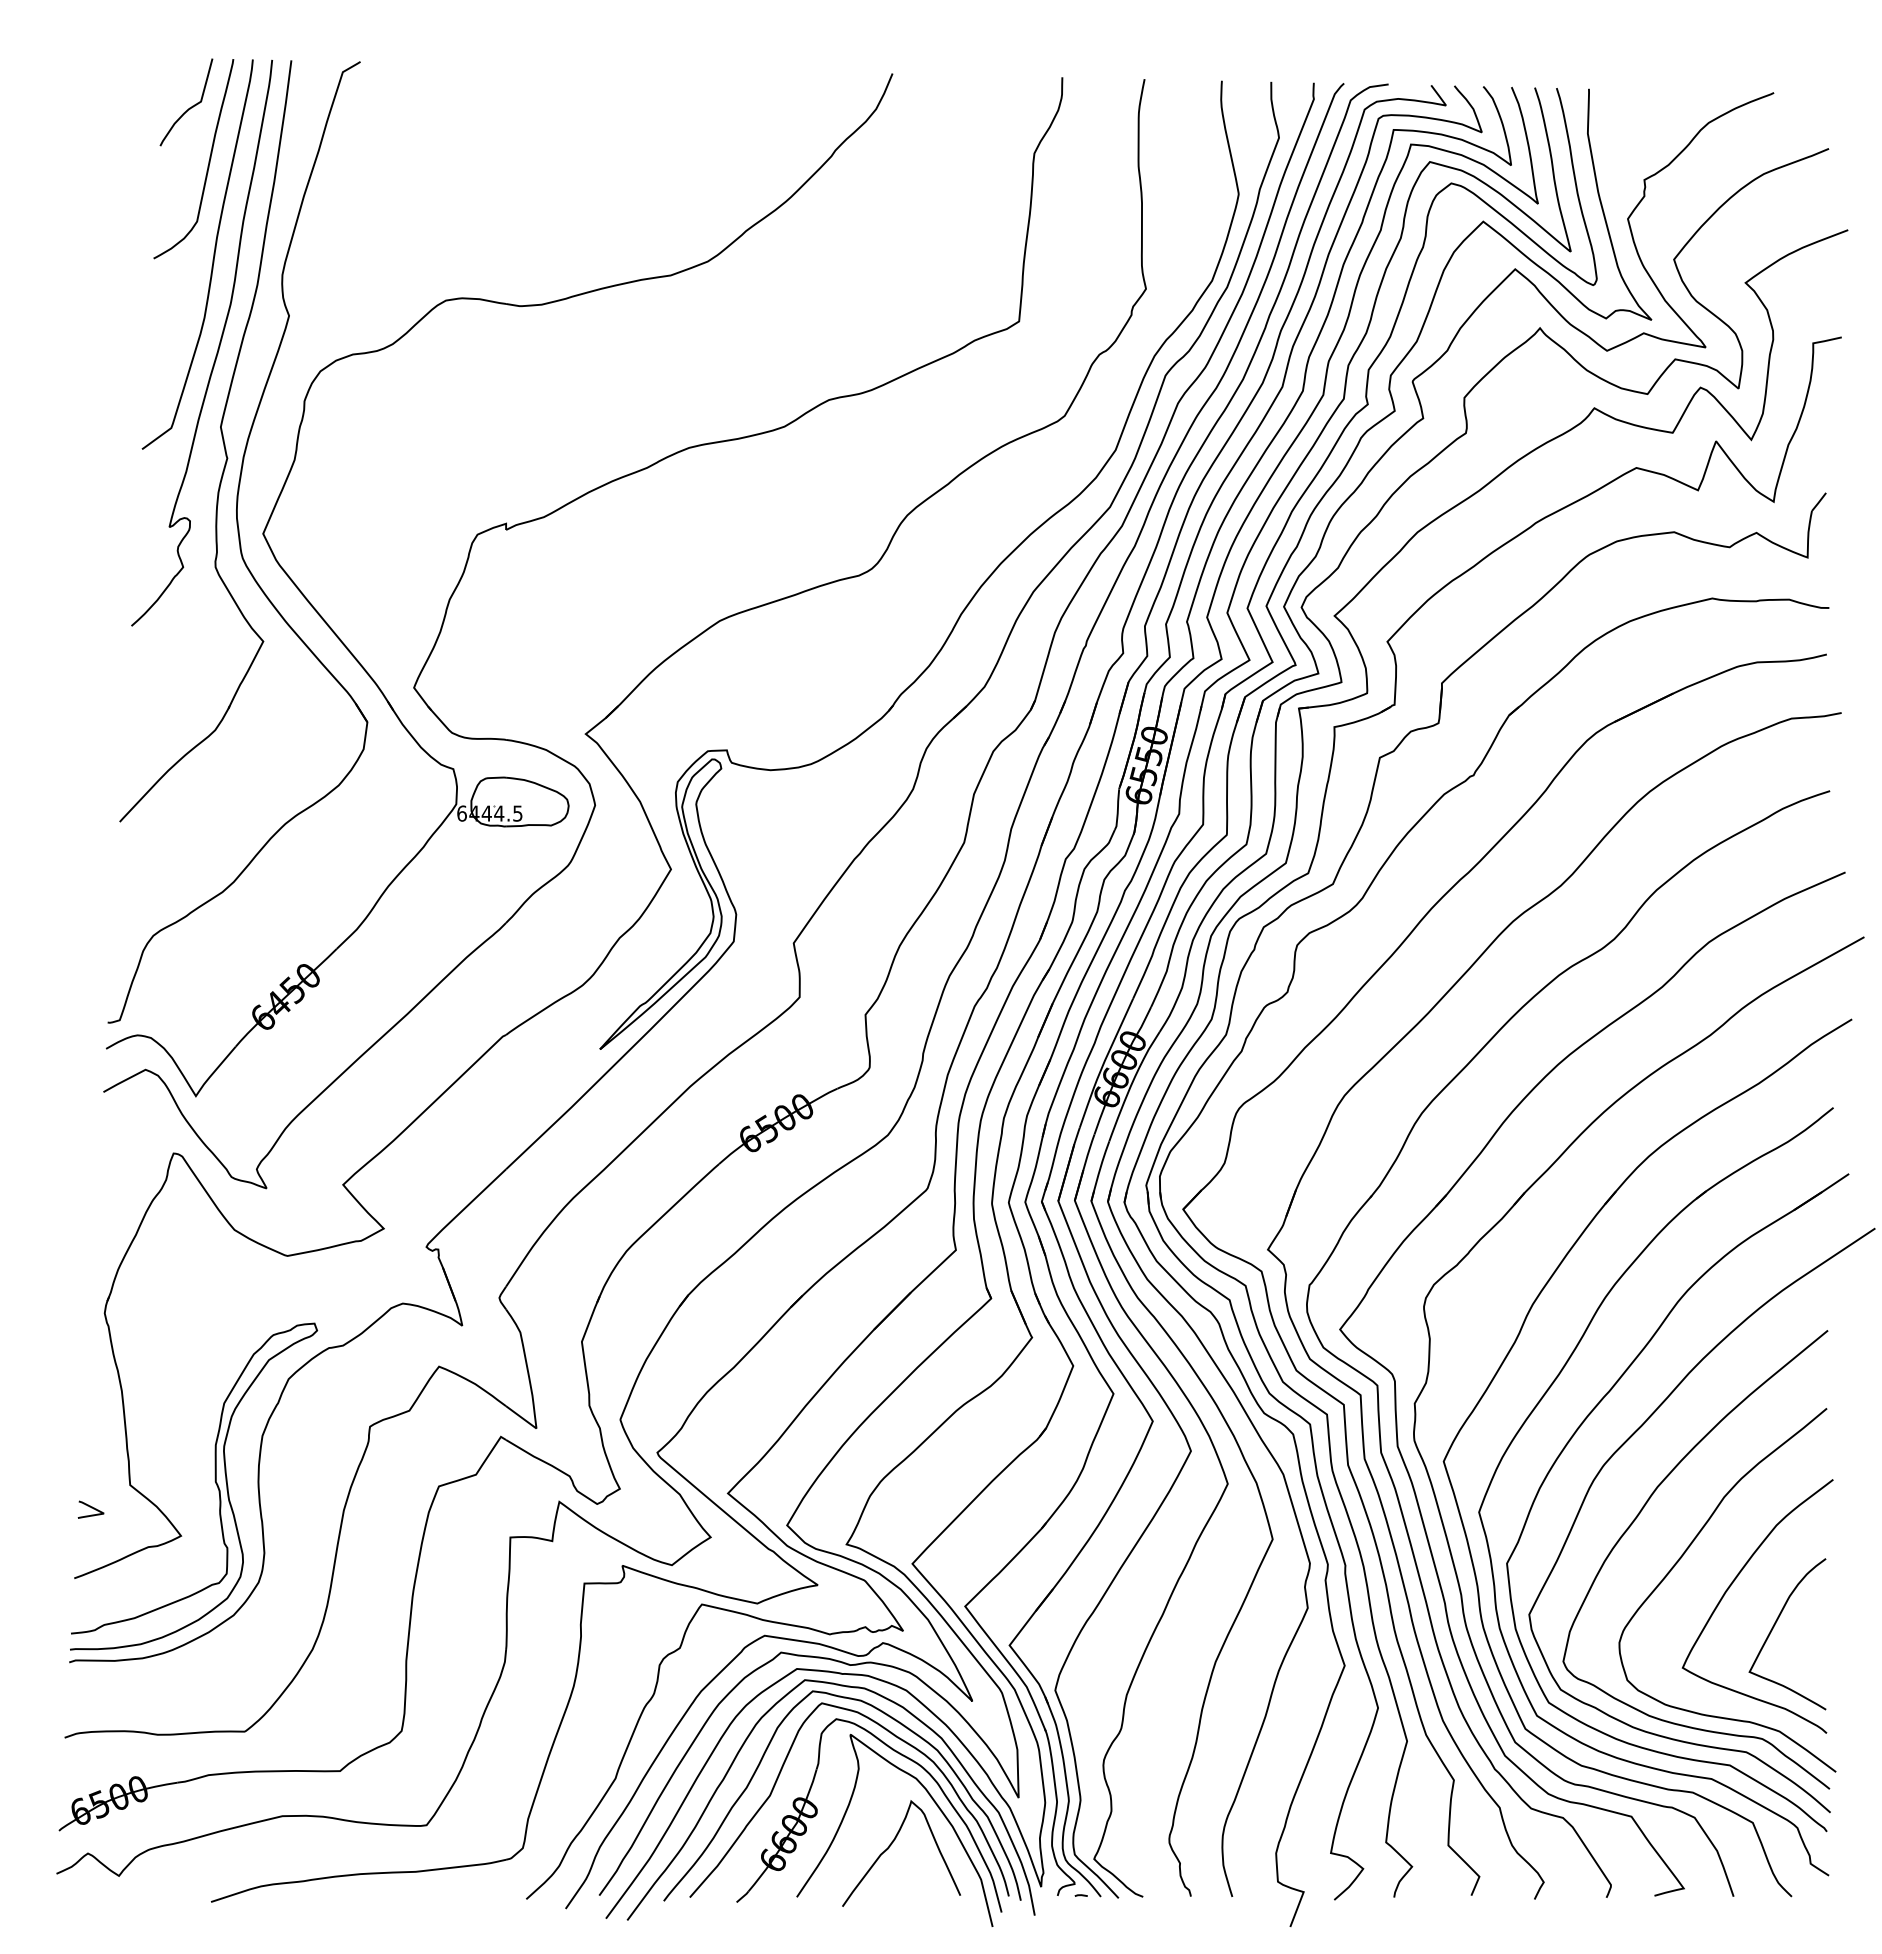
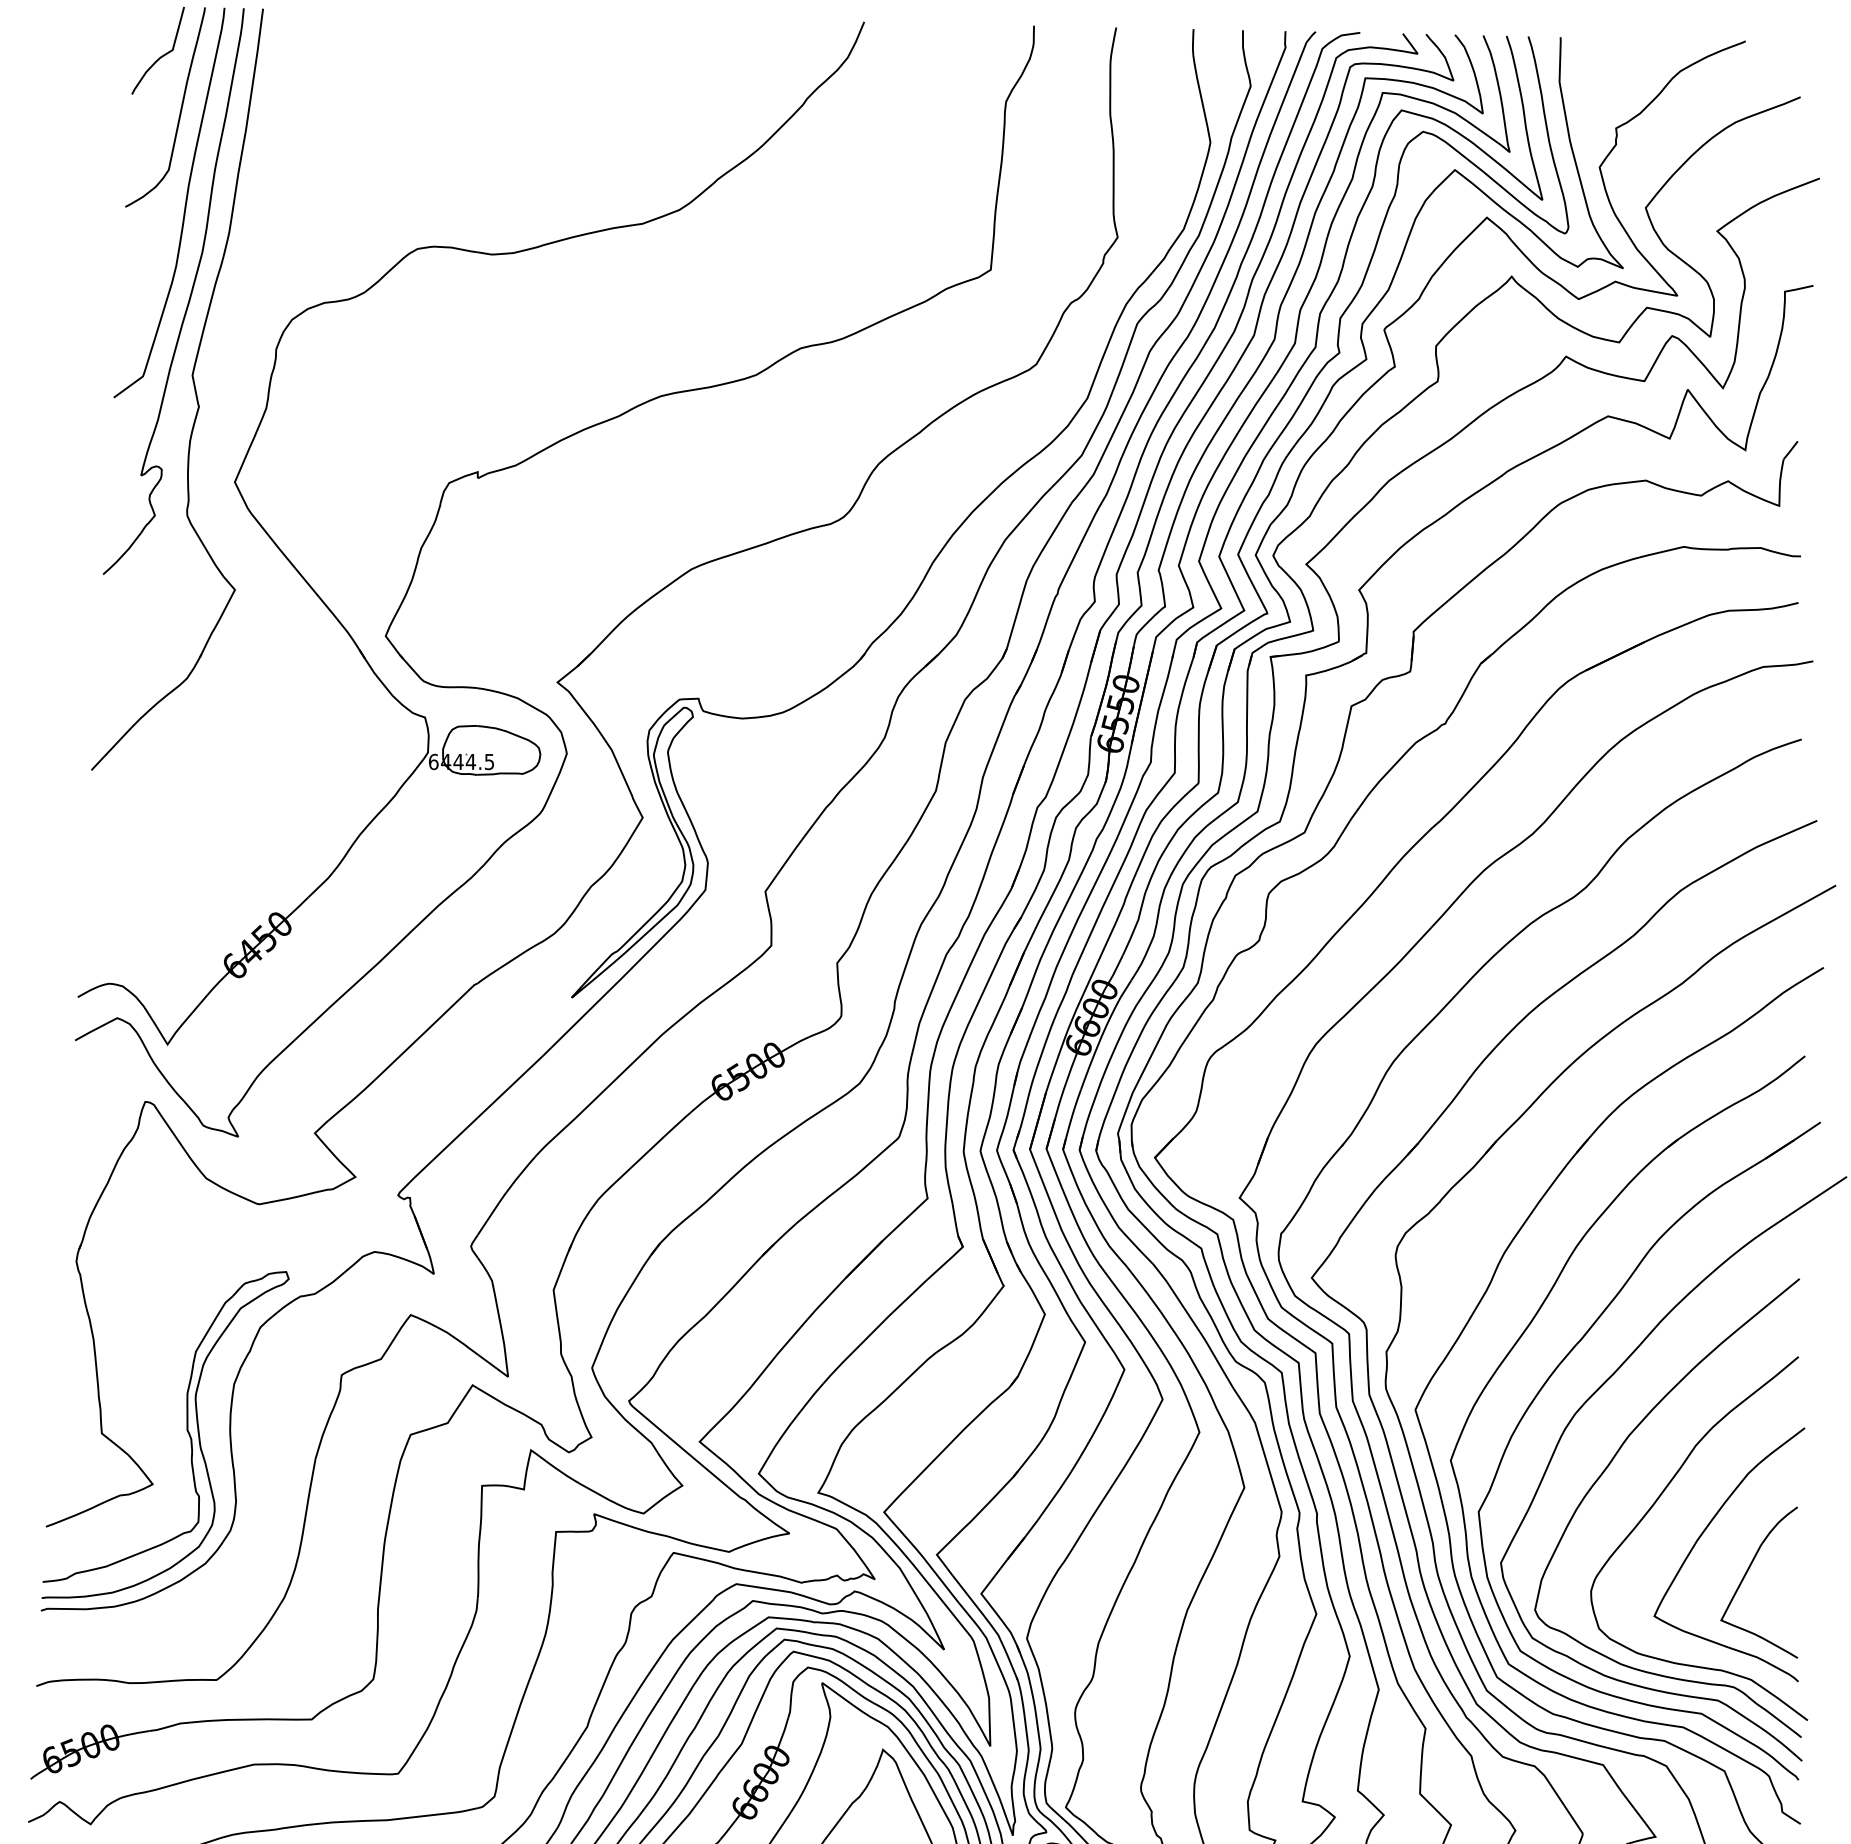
part: (237, 542) -> (209, 490), removed
curve: (91, 1508) -> (63, 1456), removed

